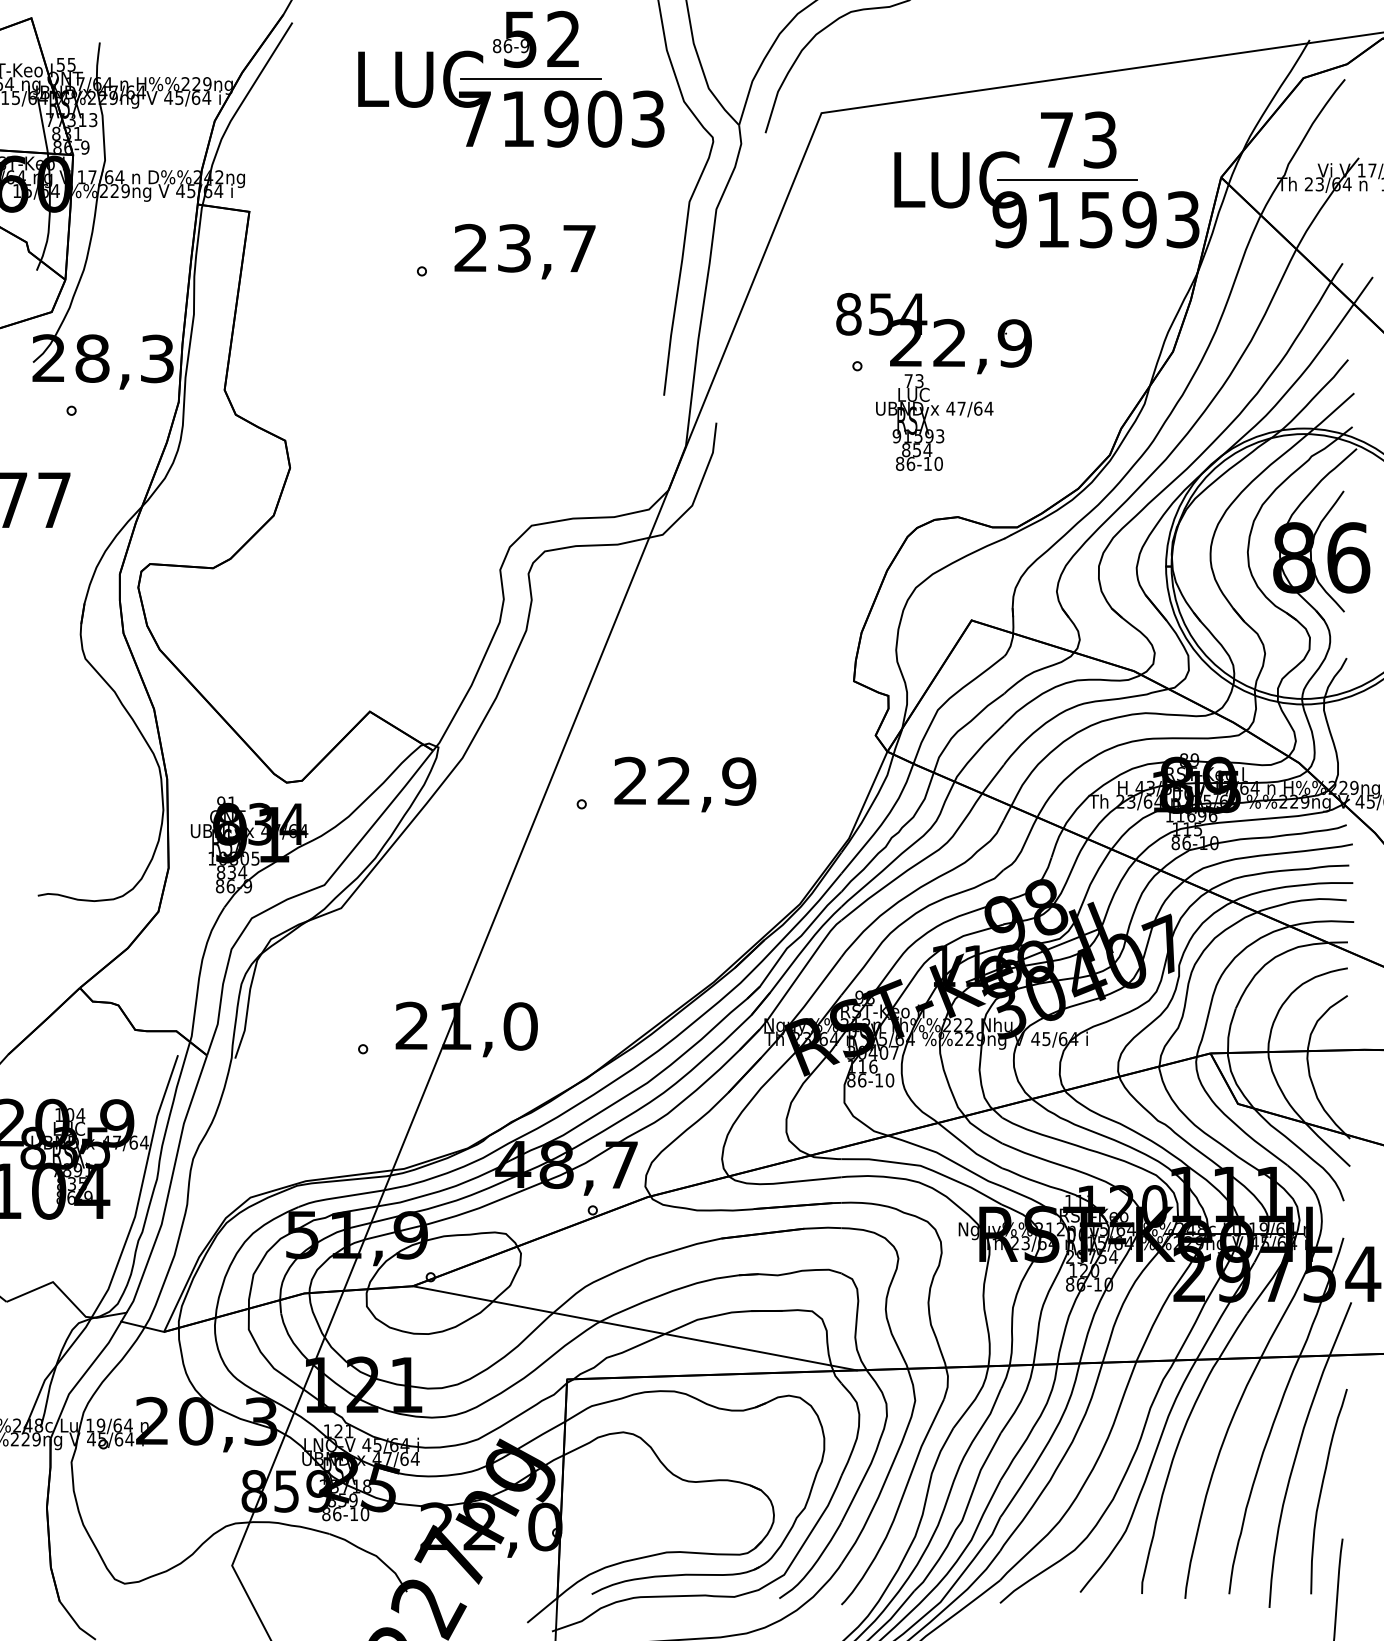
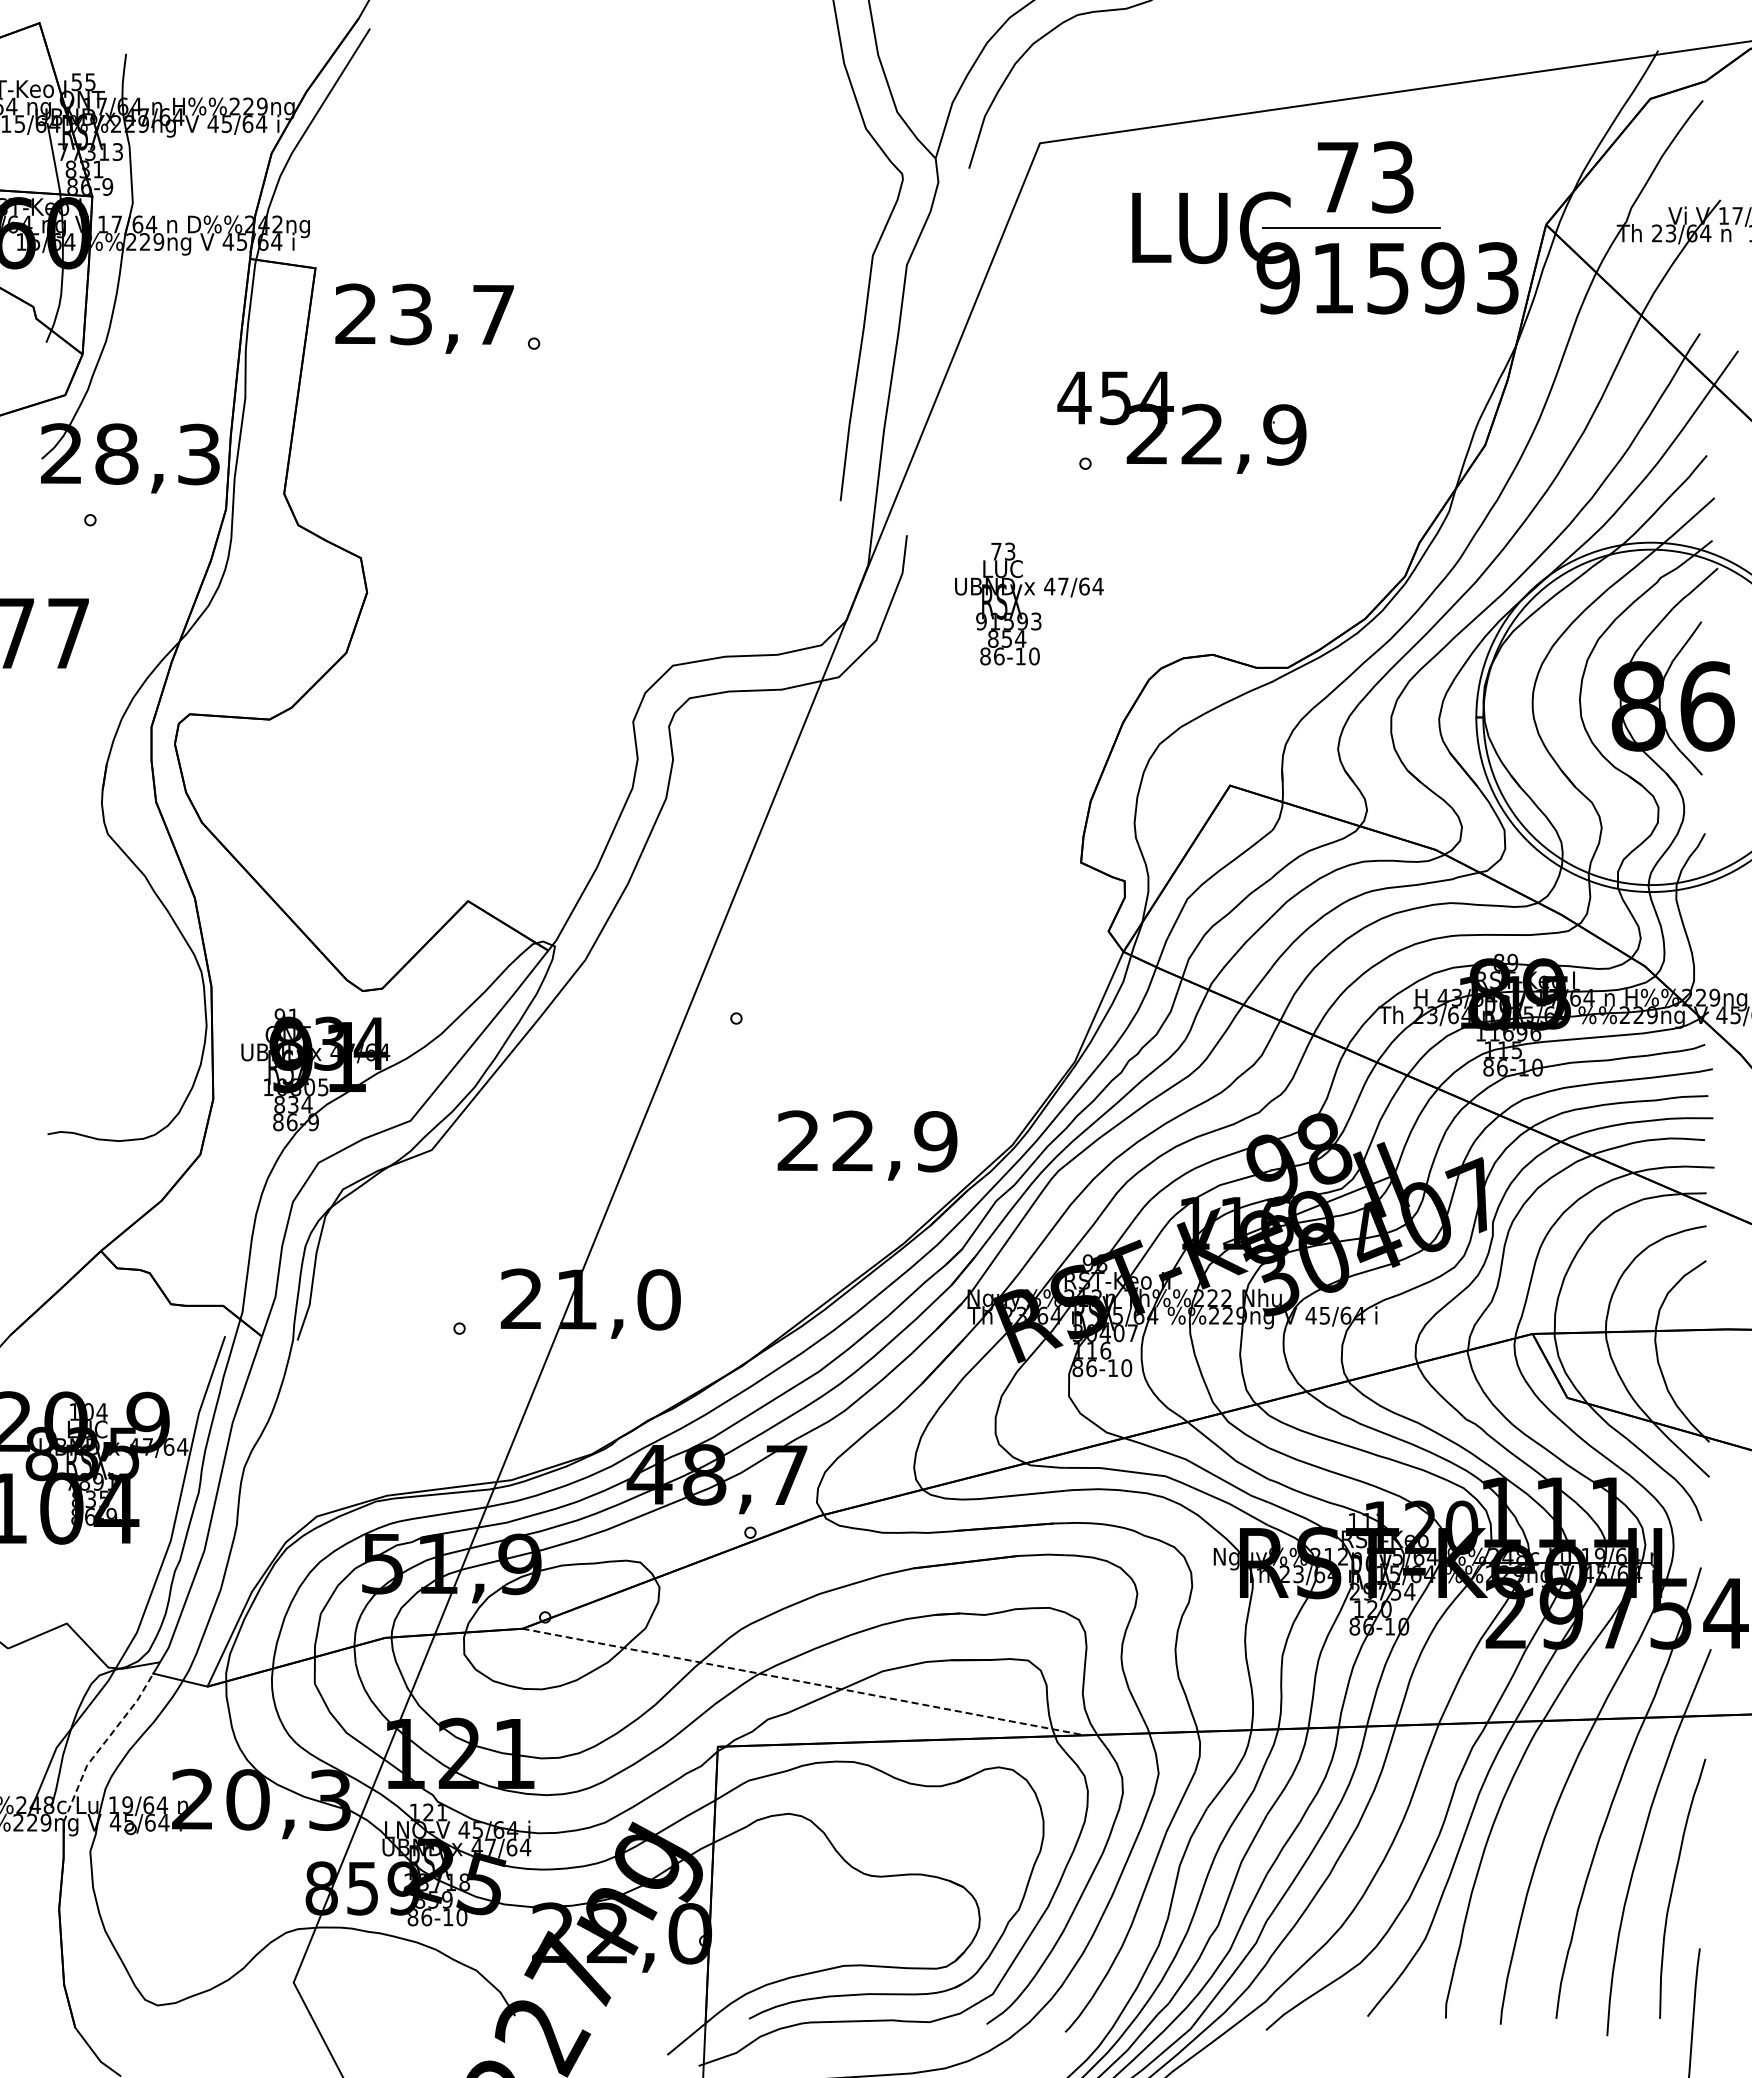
part: (511, 79) -> (647, 100), removed
text: (524, 251) -> (424, 318), moved
text: (848, 313) -> (1074, 397), 854 -> 454
text: (934, 422) -> (1029, 603), moved
text: (685, 784) -> (867, 1145), moved
line: (635, 1328) -> (804, 1682), solid -> dashed
line: (81, 1377) -> (103, 1744), solid -> dashed

